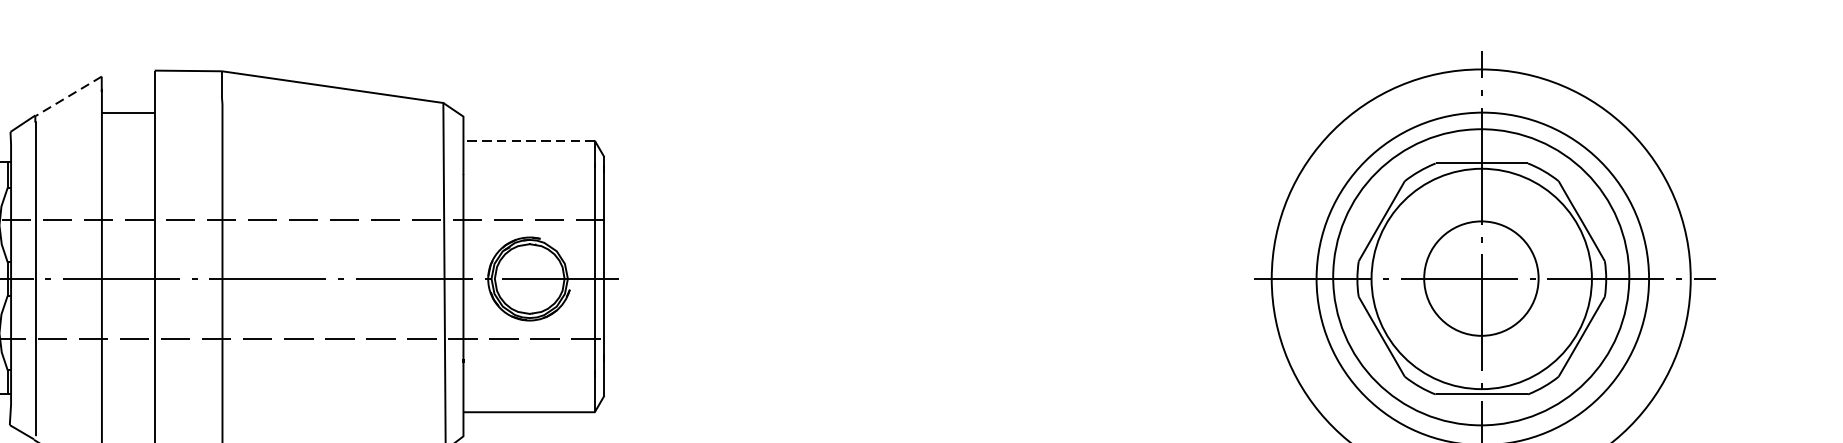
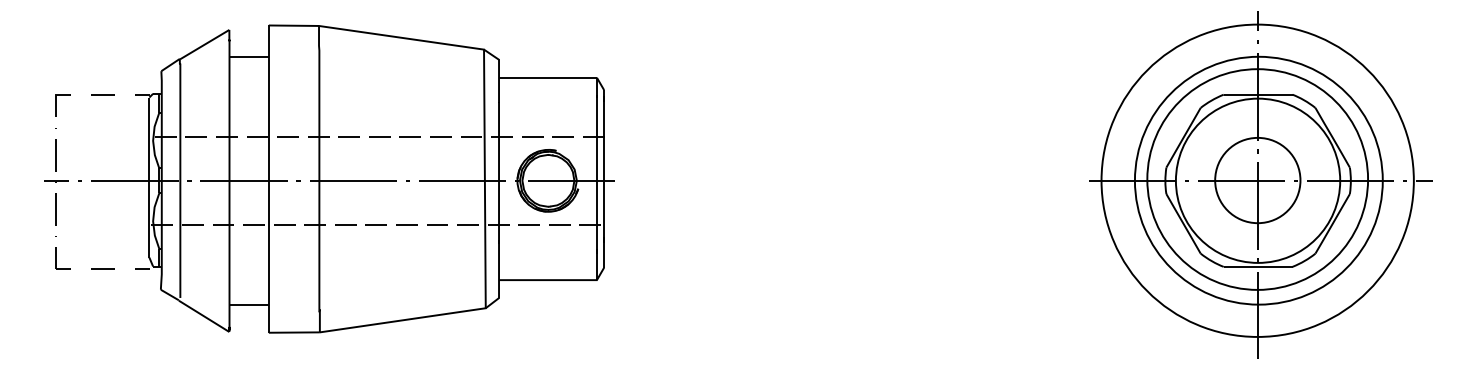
line: (68, 96) -> (204, 44), dashed -> solid
line: (528, 140) -> (547, 77), dashed -> solid

